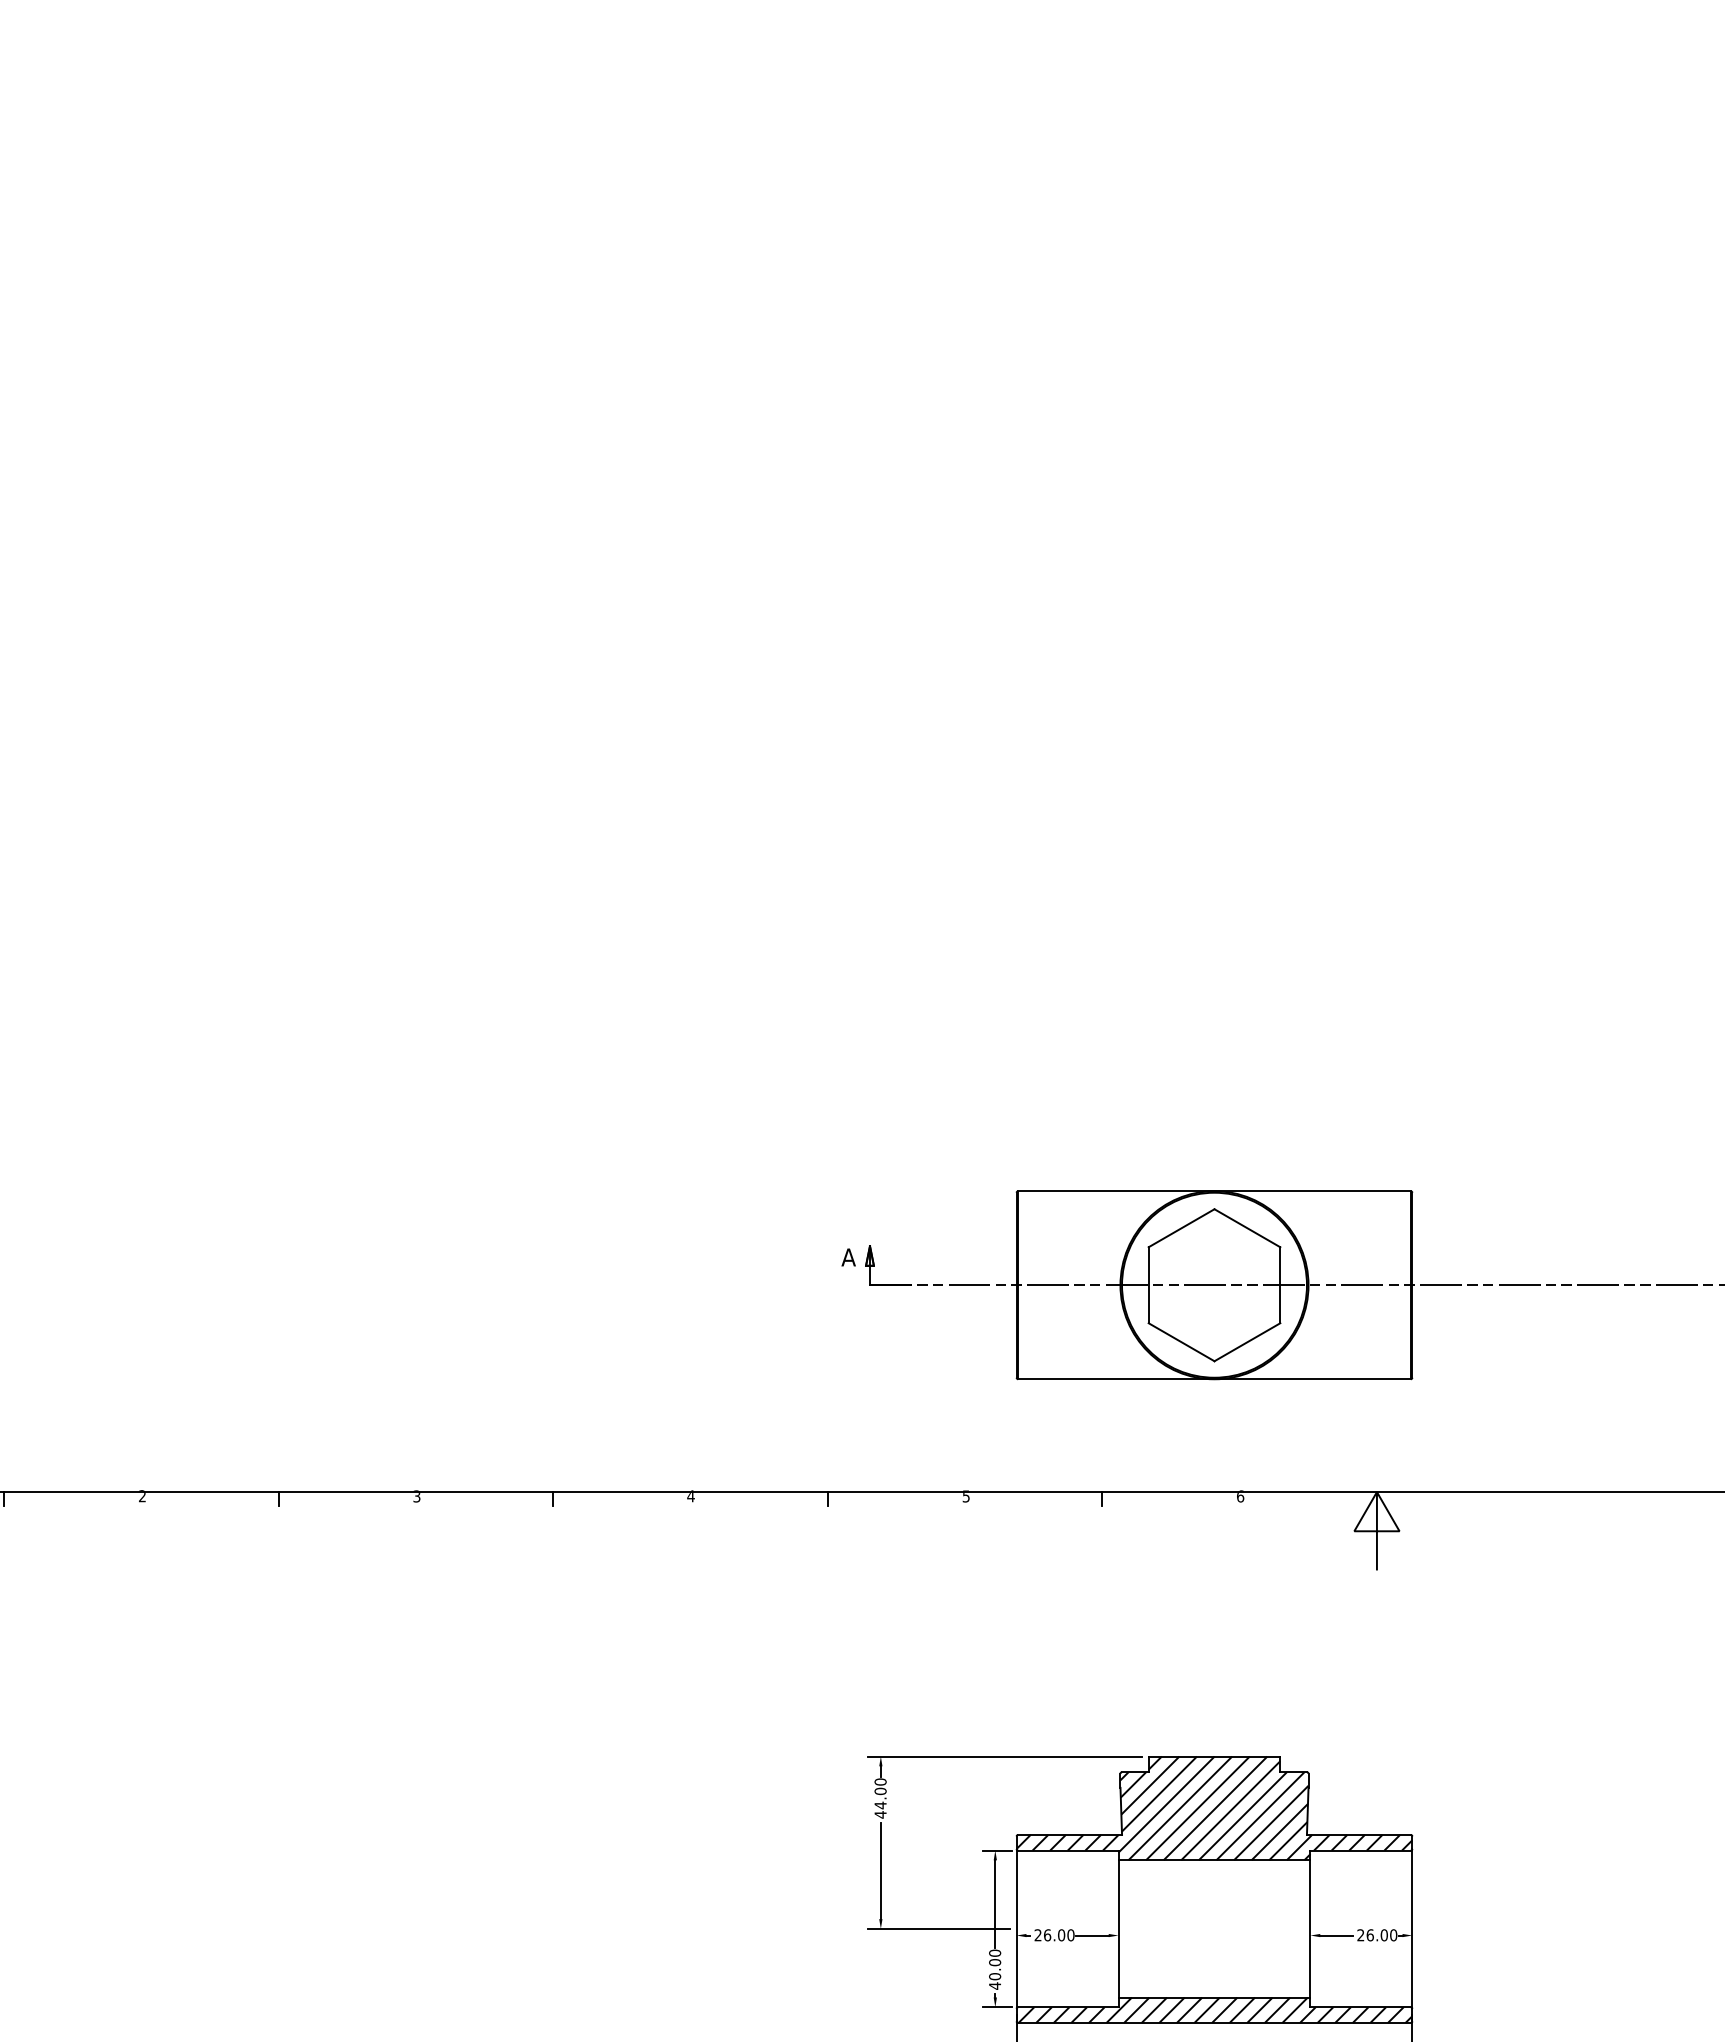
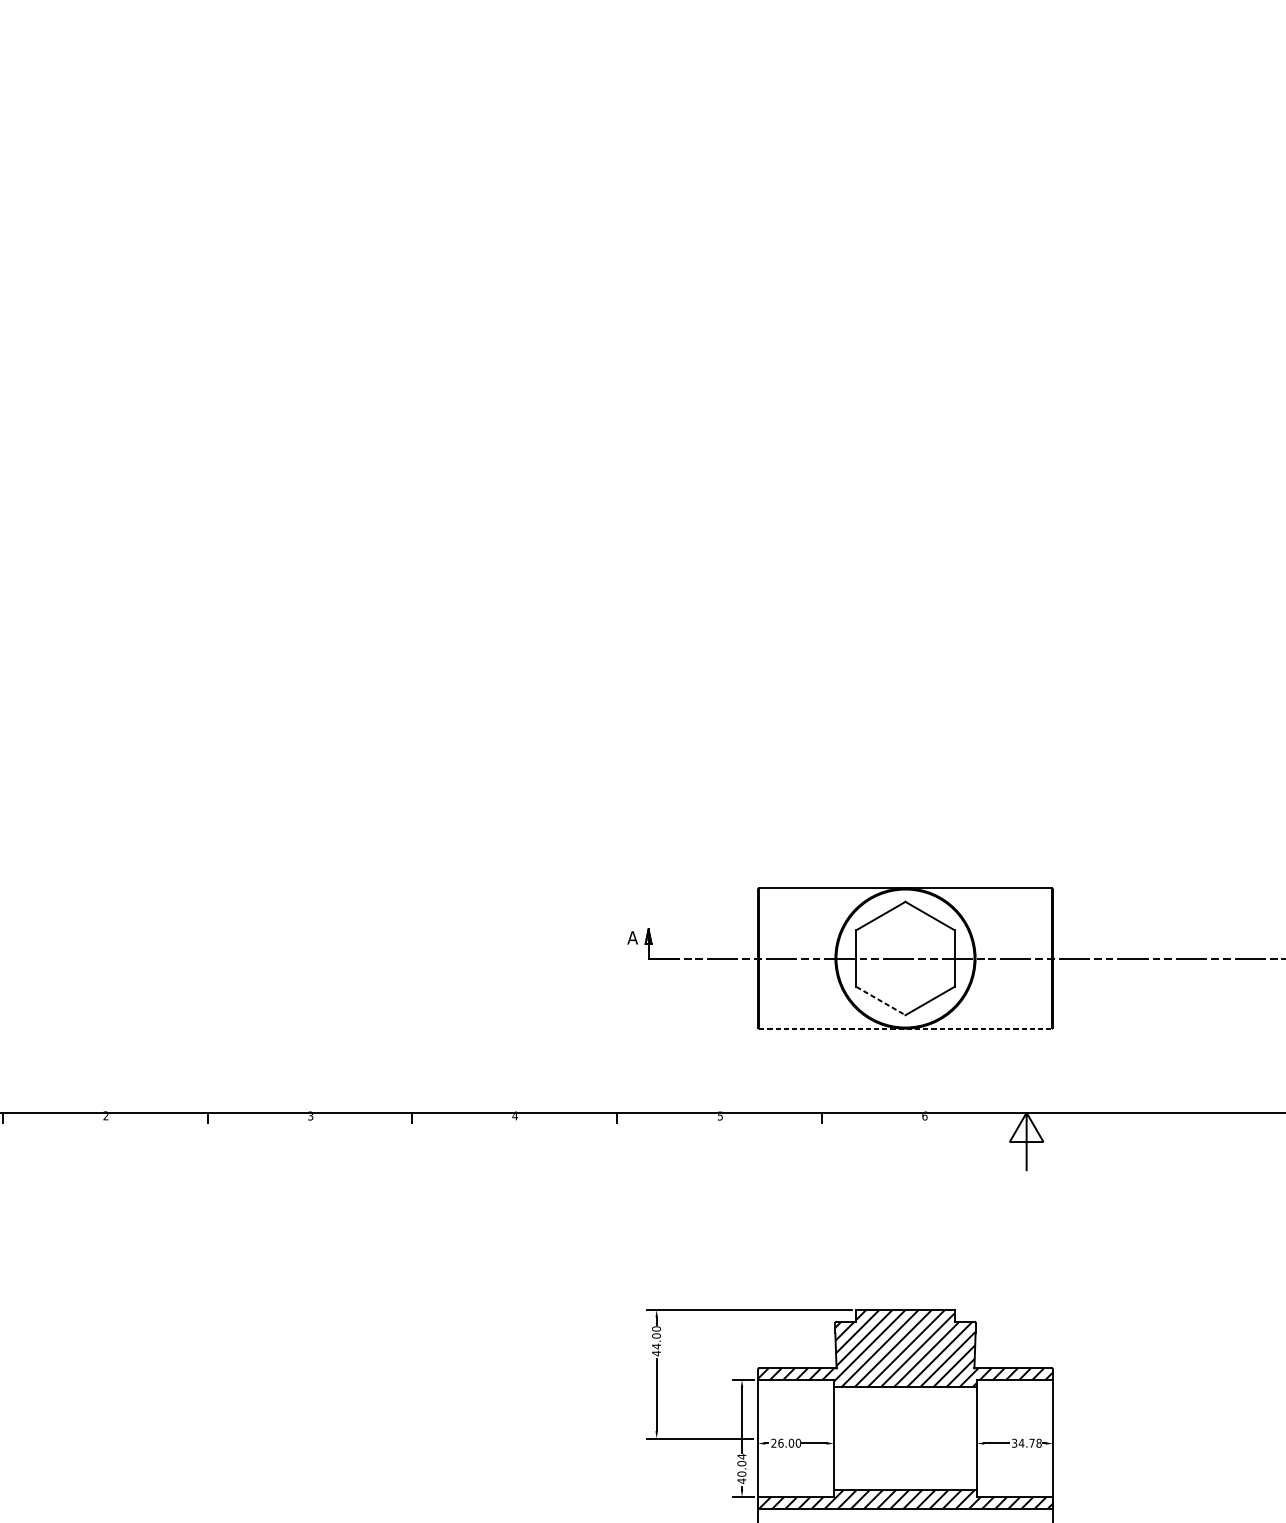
line: (1181, 1342) -> (880, 1001), solid -> dashed
line: (1215, 1379) -> (906, 1028), solid -> dashed
text: (1377, 1935) -> (1027, 1443), 26.00 -> 34.78
text: (995, 1953) -> (742, 1456), 40.00 -> 40.04

